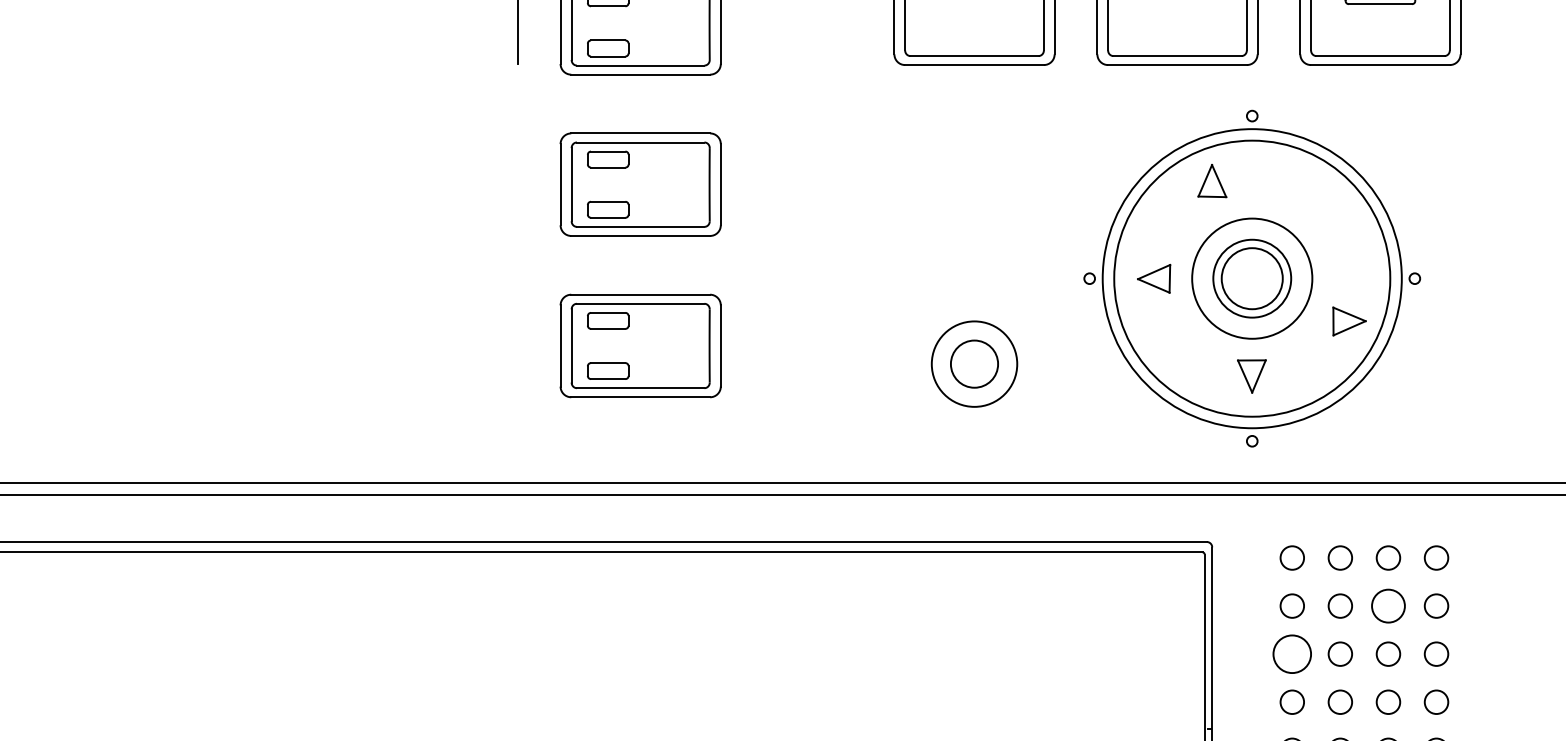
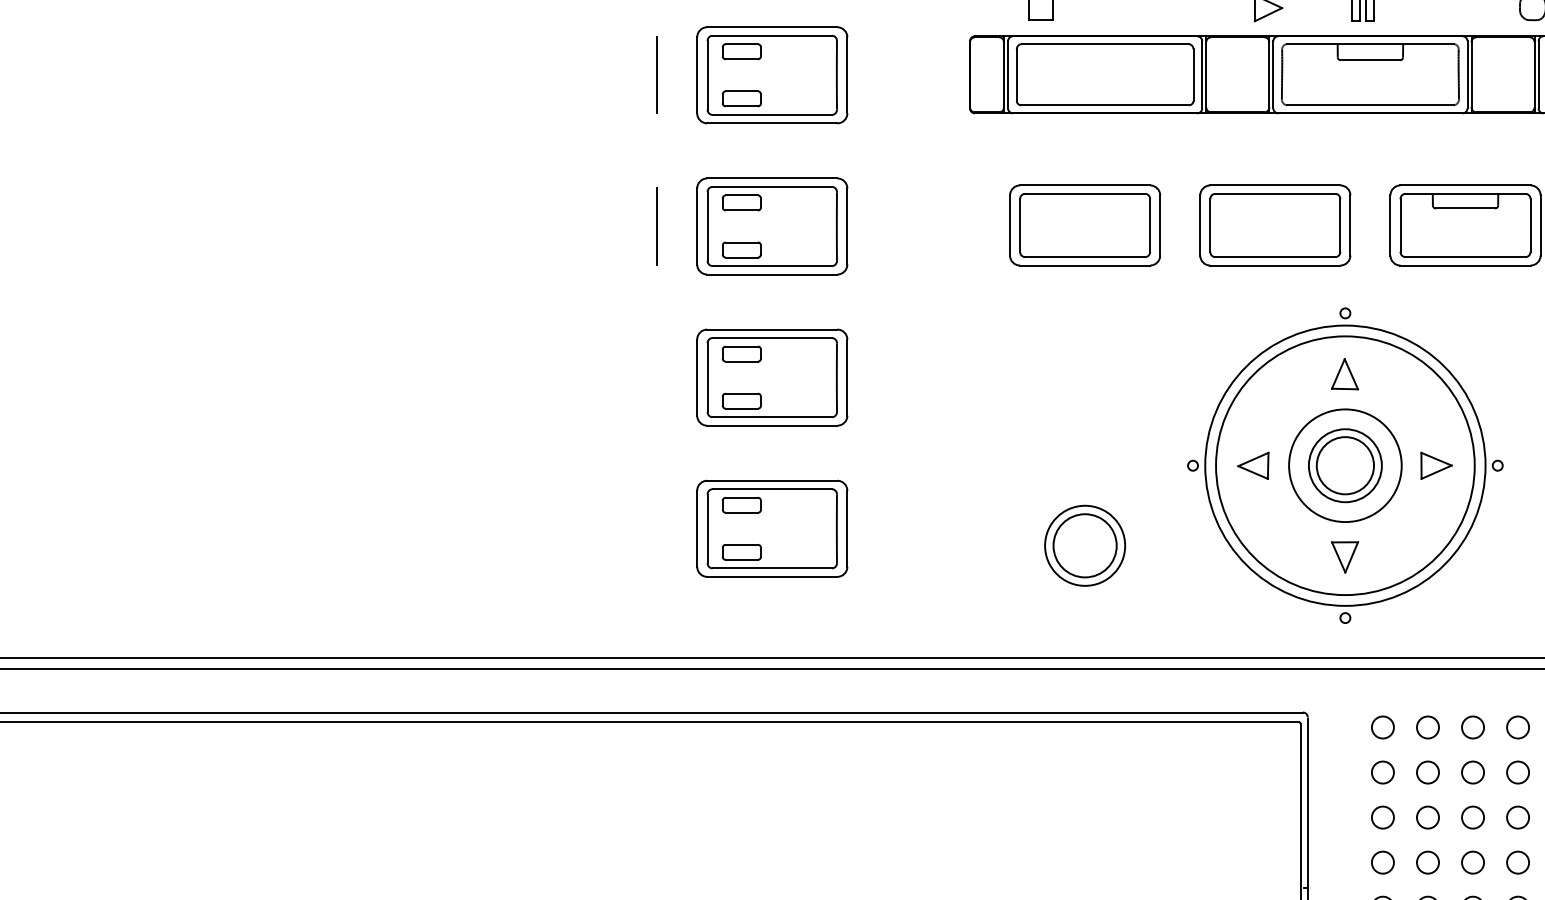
part: (1212, 181) -> (1345, 374), moved
part: (1349, 321) -> (1436, 465), moved
circle: (973, 363) -> (1084, 545), size x1.43
circle: (1387, 606) -> (1472, 772), size x0.71
circle: (1291, 654) -> (1382, 817), size x0.62

